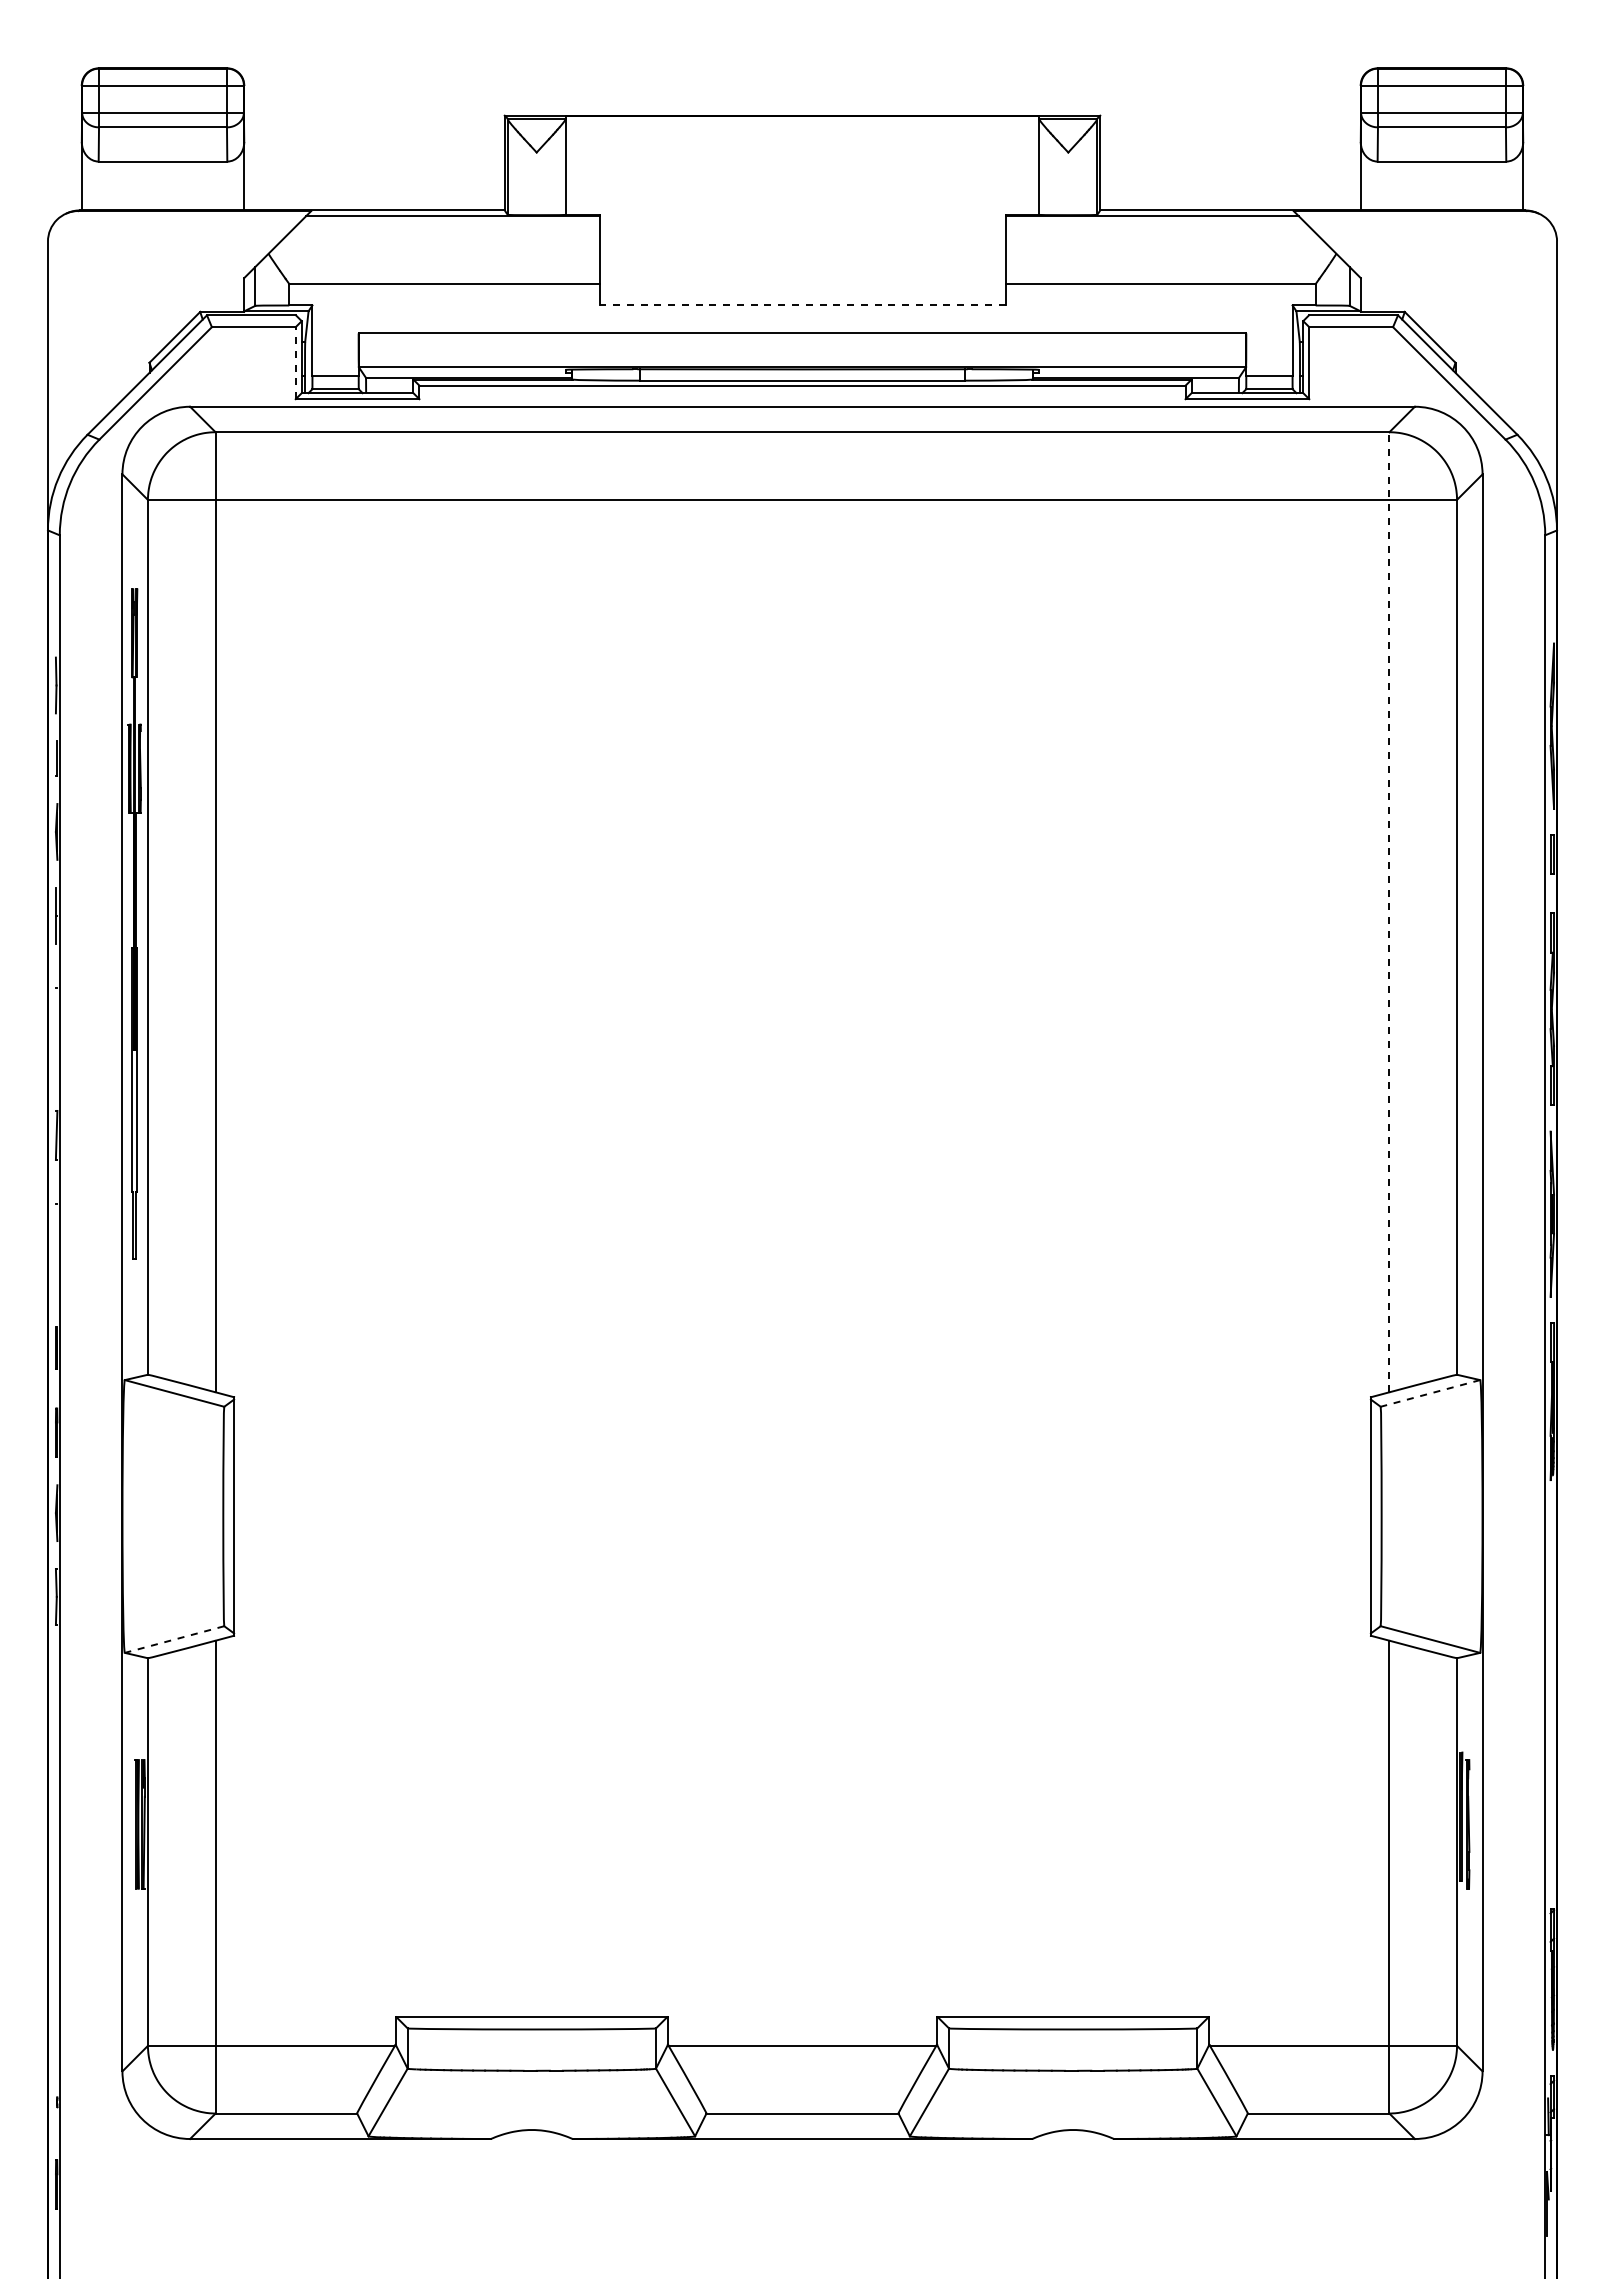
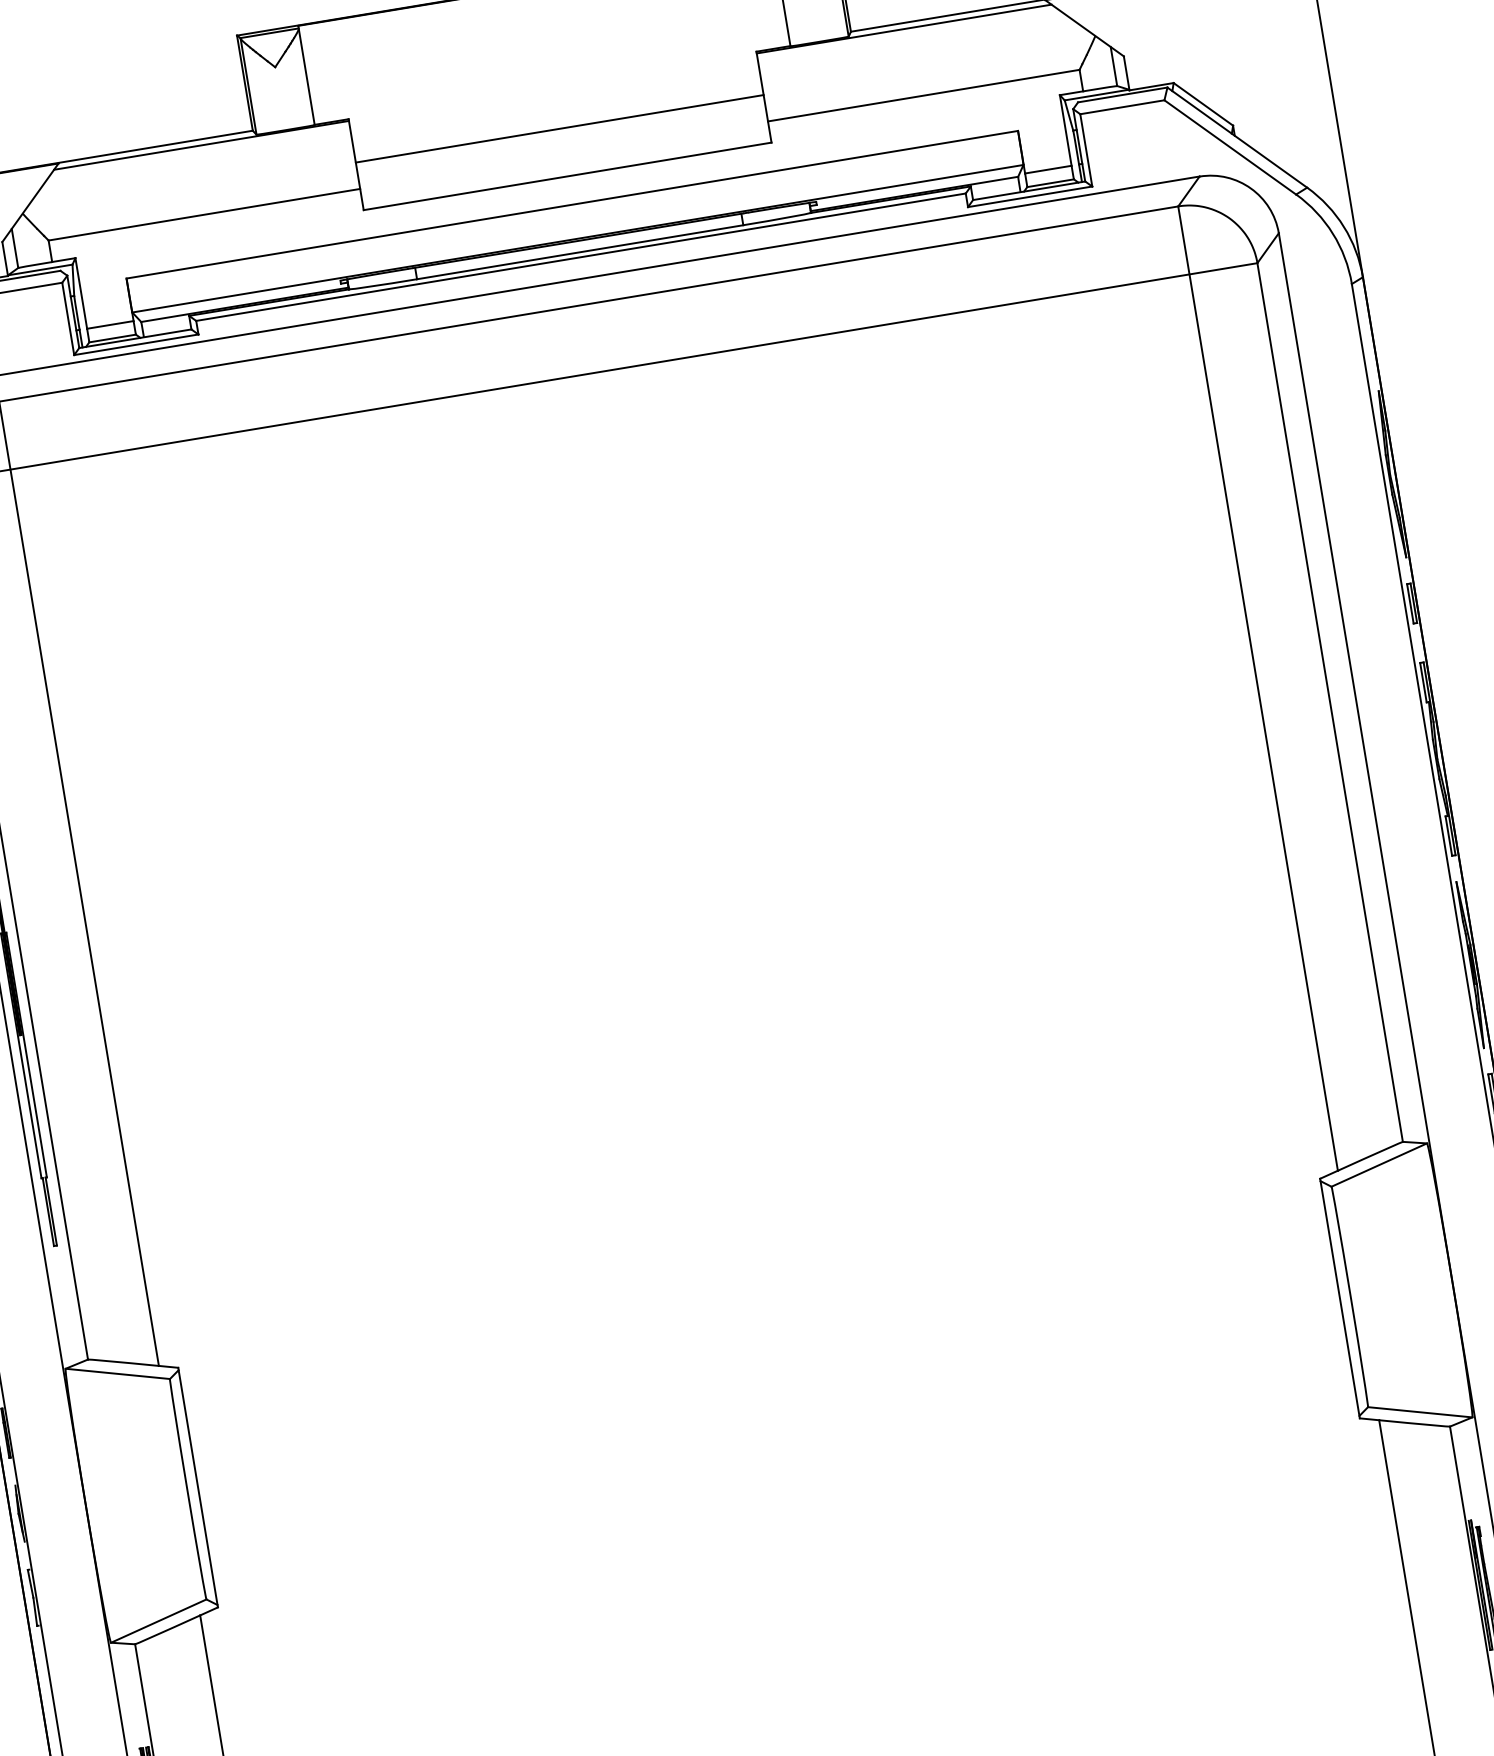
line: (802, 257) -> (559, 128), added
line: (802, 305) -> (567, 176), dashed -> solid
line: (295, 362) -> (67, 318), dashed -> solid
line: (1389, 911) -> (1258, 687), dashed -> solid
line: (1429, 1393) -> (1378, 1165), dashed -> solid
line: (174, 1639) -> (158, 1621), dashed -> solid

